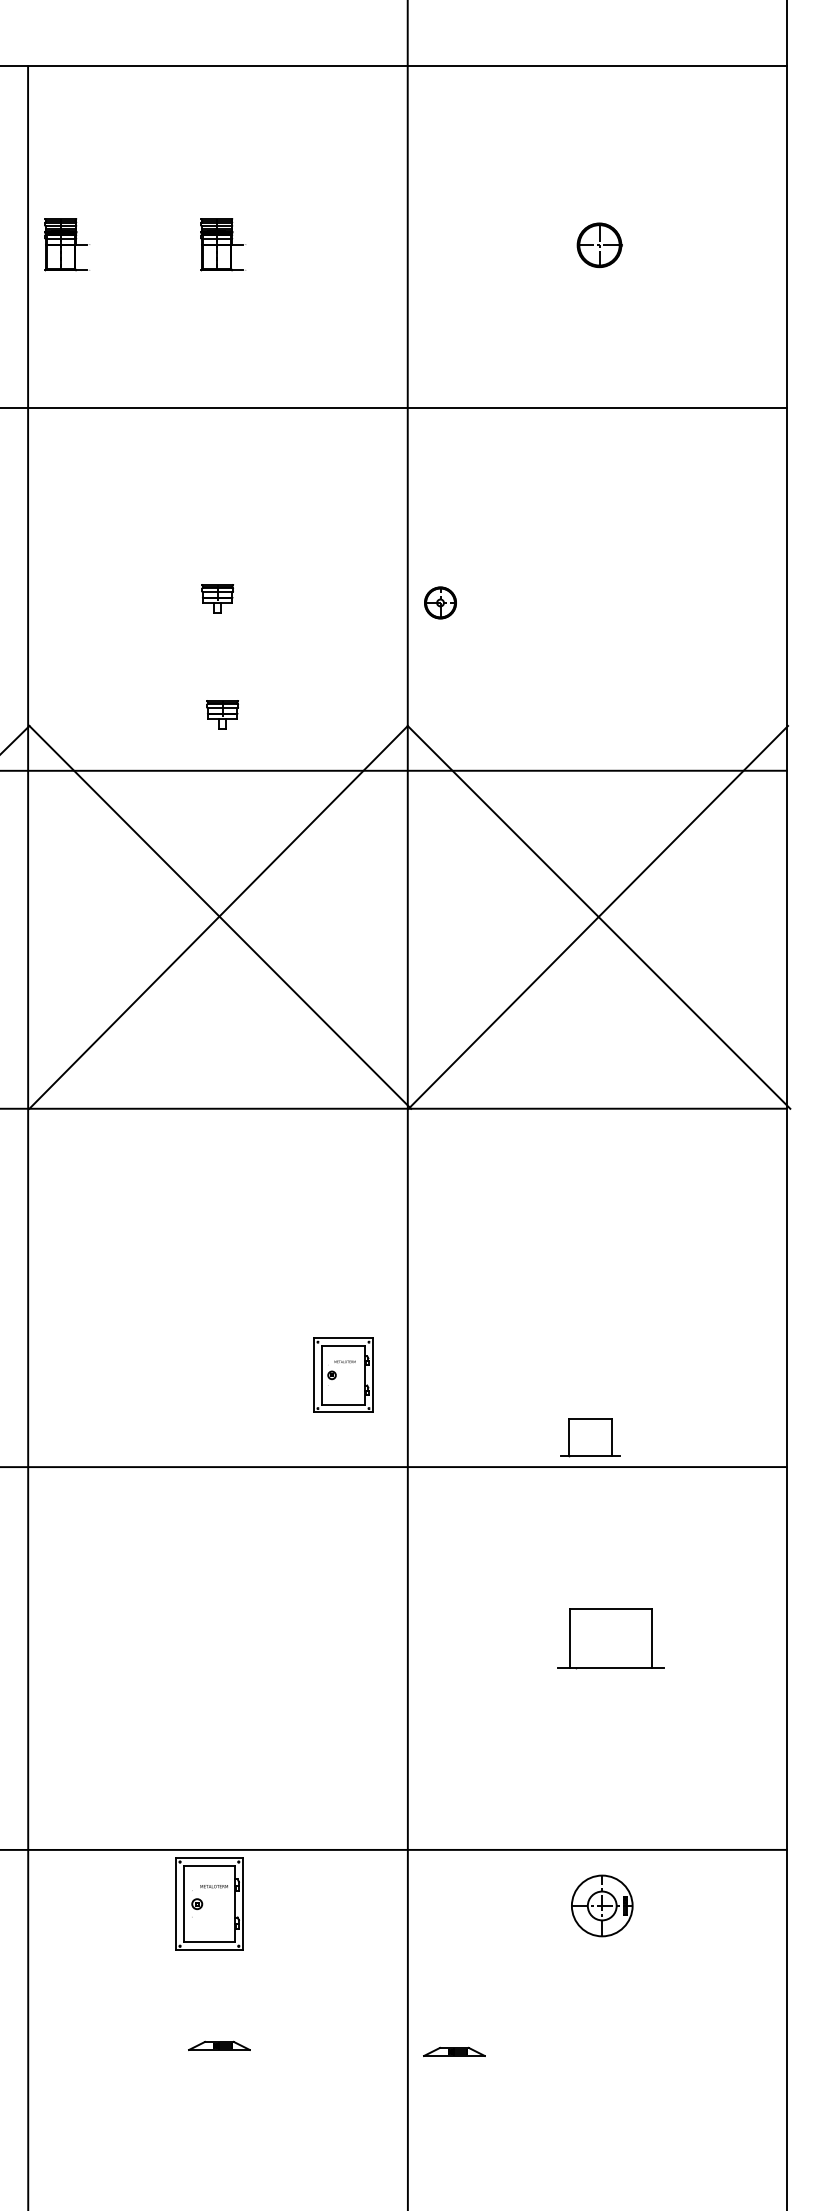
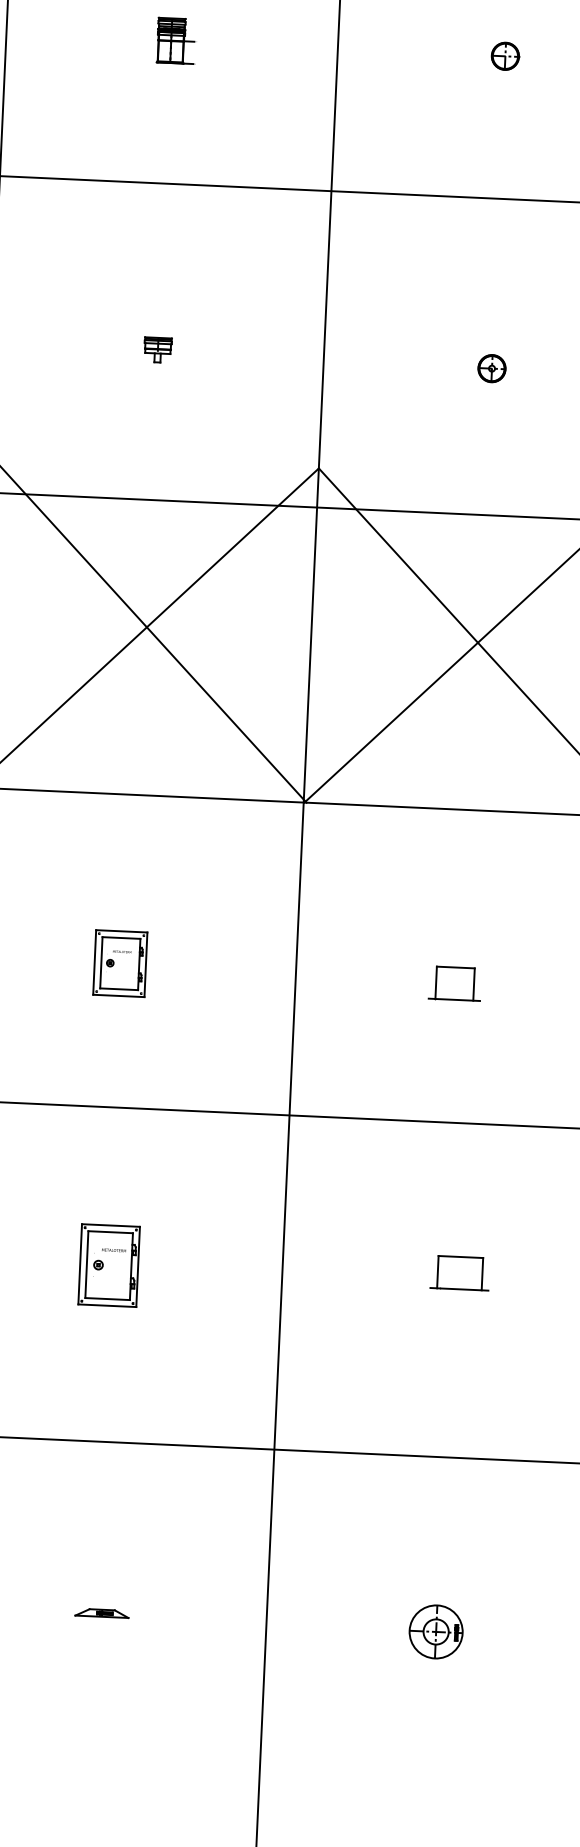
part: (67, 244) -> (40, 34), removed
part: (599, 244) -> (505, 55), size x0.71
part: (440, 602) -> (492, 368), moved
part: (222, 714) -> (157, 451), removed
part: (343, 1374) -> (120, 962), moved
part: (590, 1437) -> (455, 983), moved
part: (610, 1638) -> (459, 1273), size x0.62
part: (209, 1903) -> (109, 1265), moved
part: (602, 1905) -> (436, 1631), moved
part: (454, 2051) -> (307, 1627), removed

